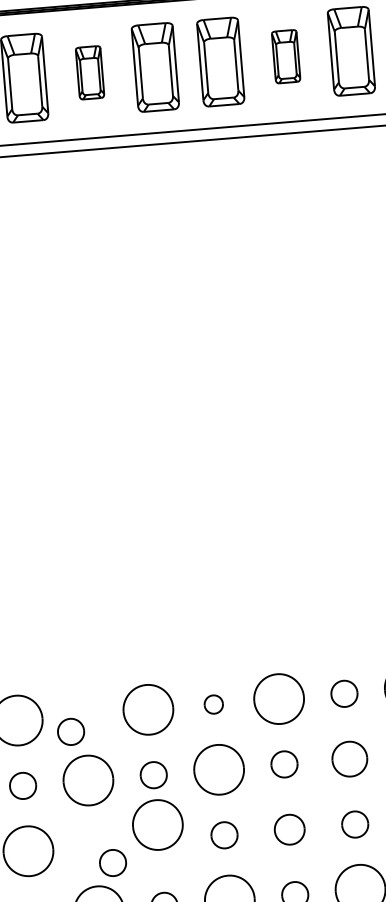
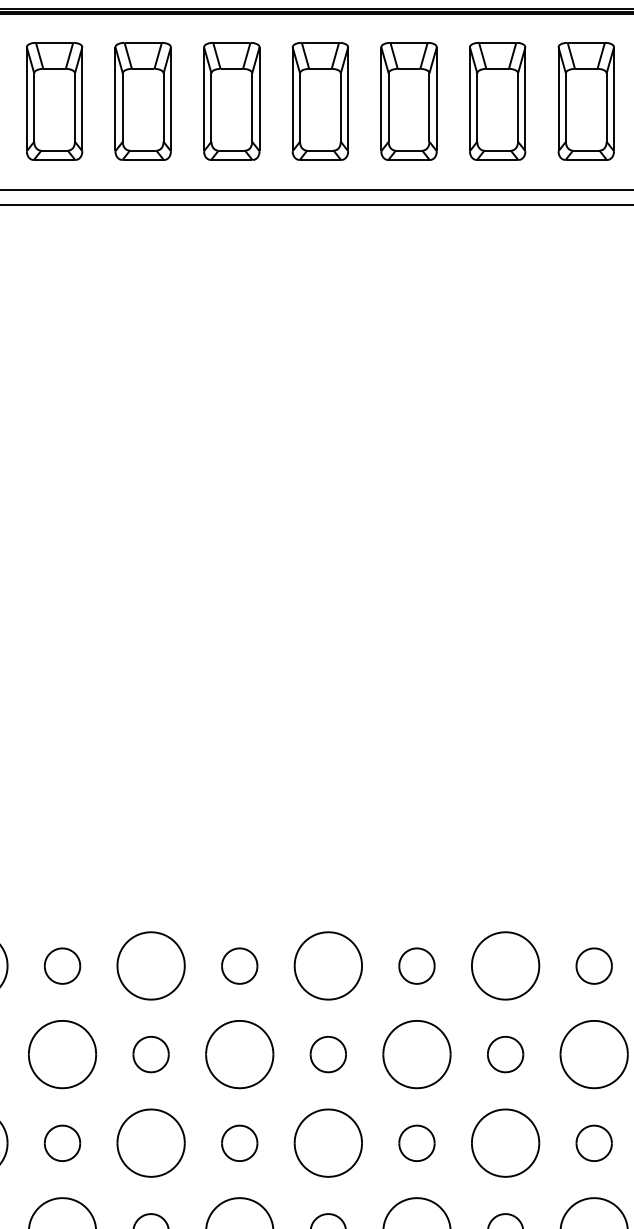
part: (285, 56) -> (408, 101), size x1.67
part: (89, 72) -> (142, 101), size x1.67
part: (213, 704) -> (239, 965), size x1.43
part: (71, 731) -> (62, 965), moved
part: (349, 759) -> (416, 1054), size x1.43
part: (157, 824) -> (150, 1142), moved
part: (289, 829) -> (327, 1142), size x1.67
part: (112, 862) -> (62, 1142), moved

